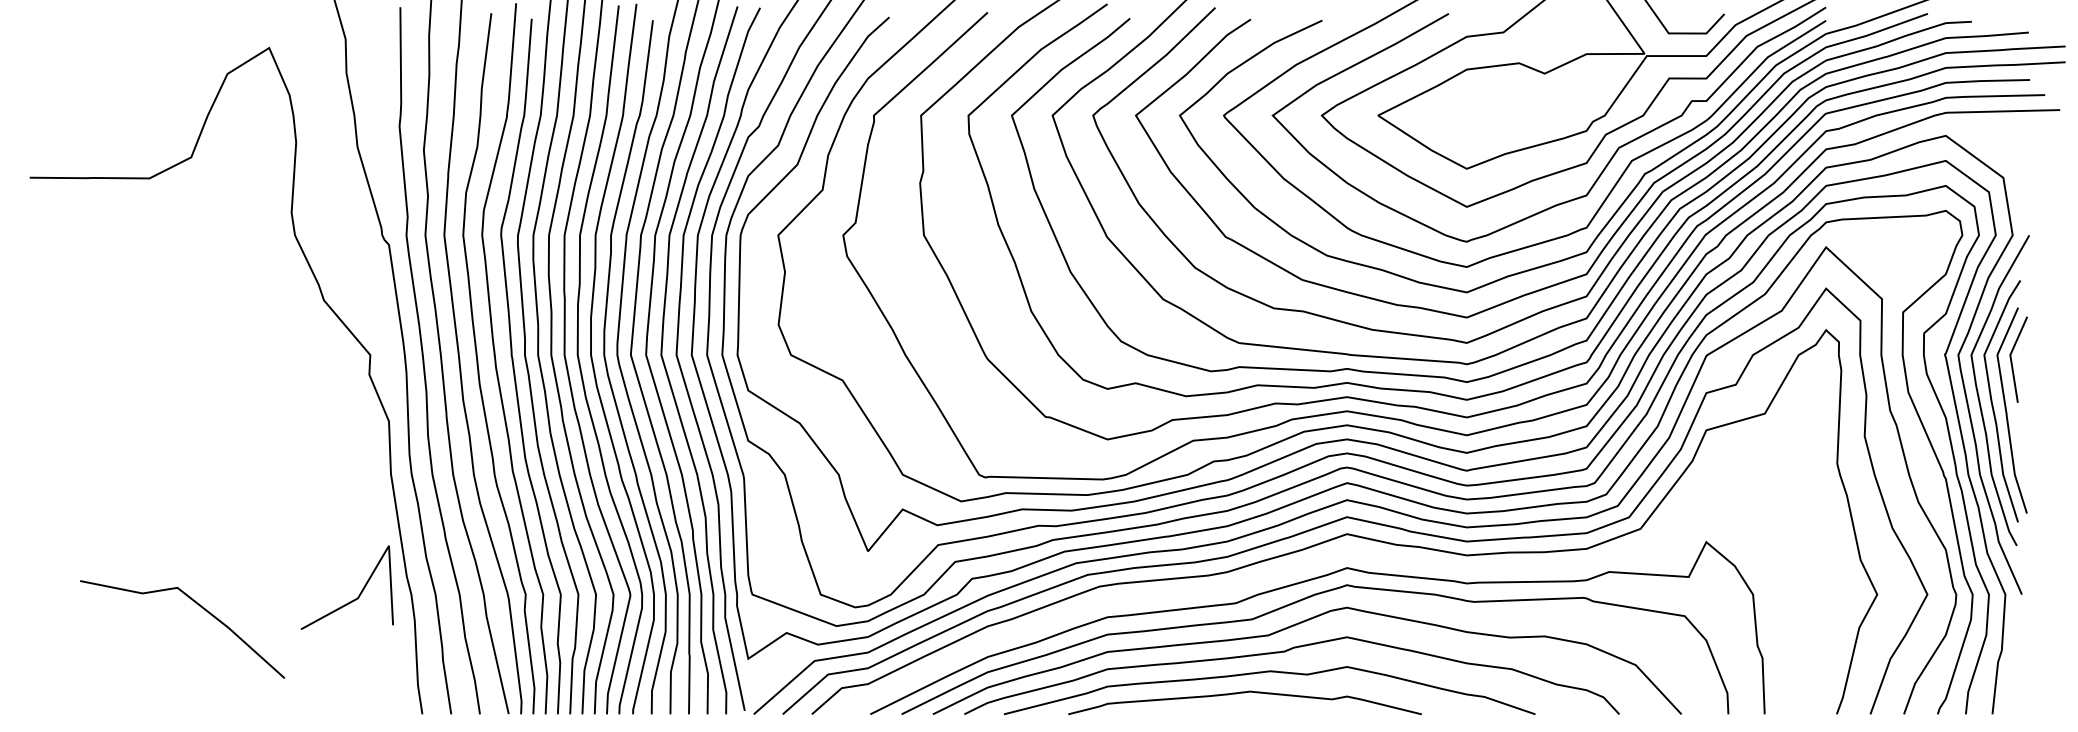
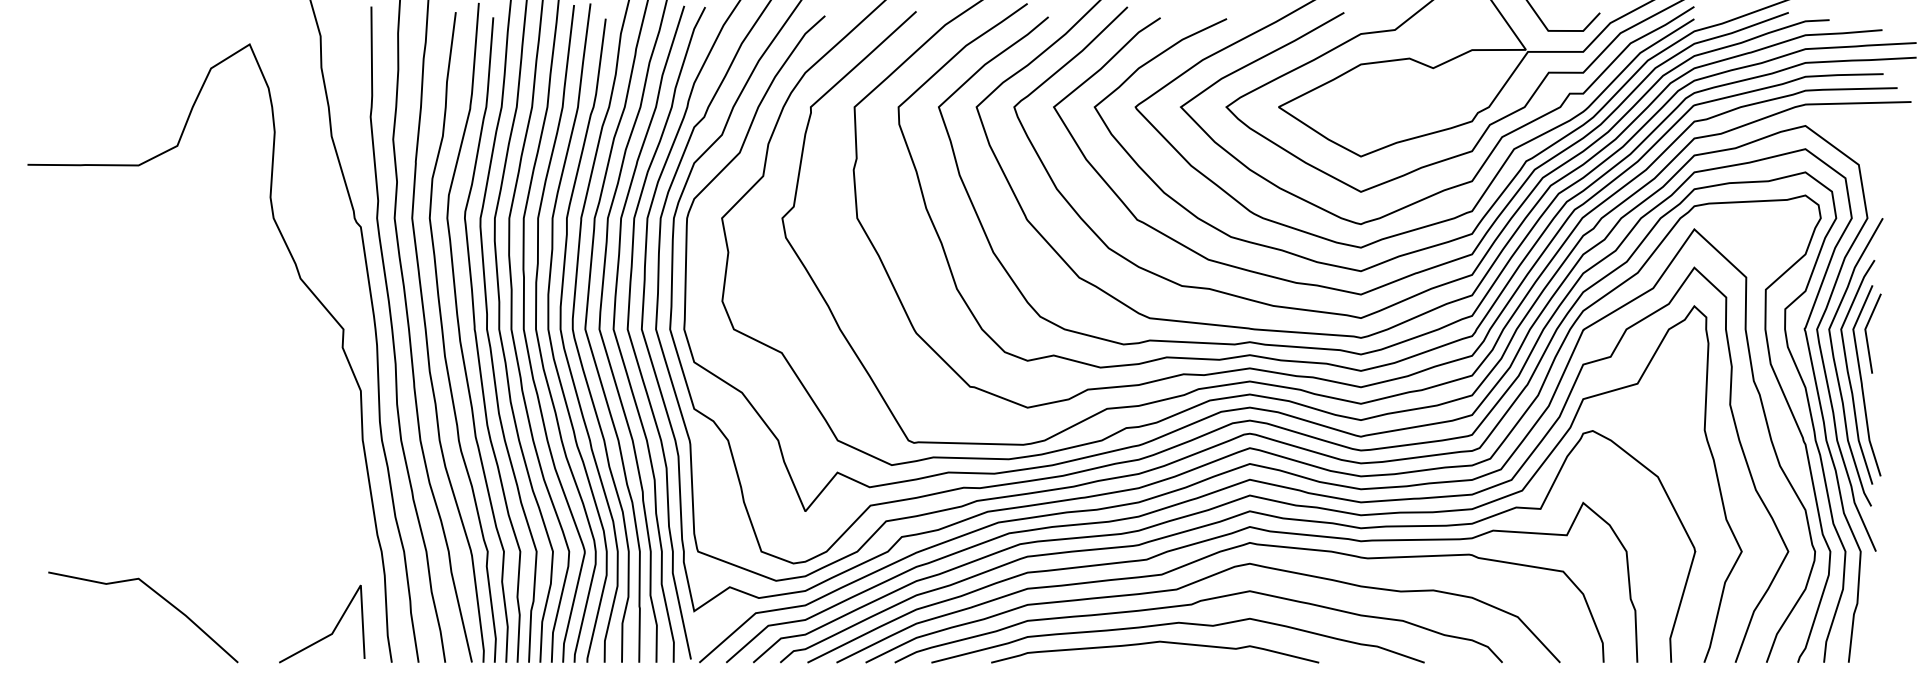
curve: (1326, 559) -> (1230, 519), added
line: (353, 599) -> (327, 635), moved
line: (200, 607) -> (159, 596), moved

